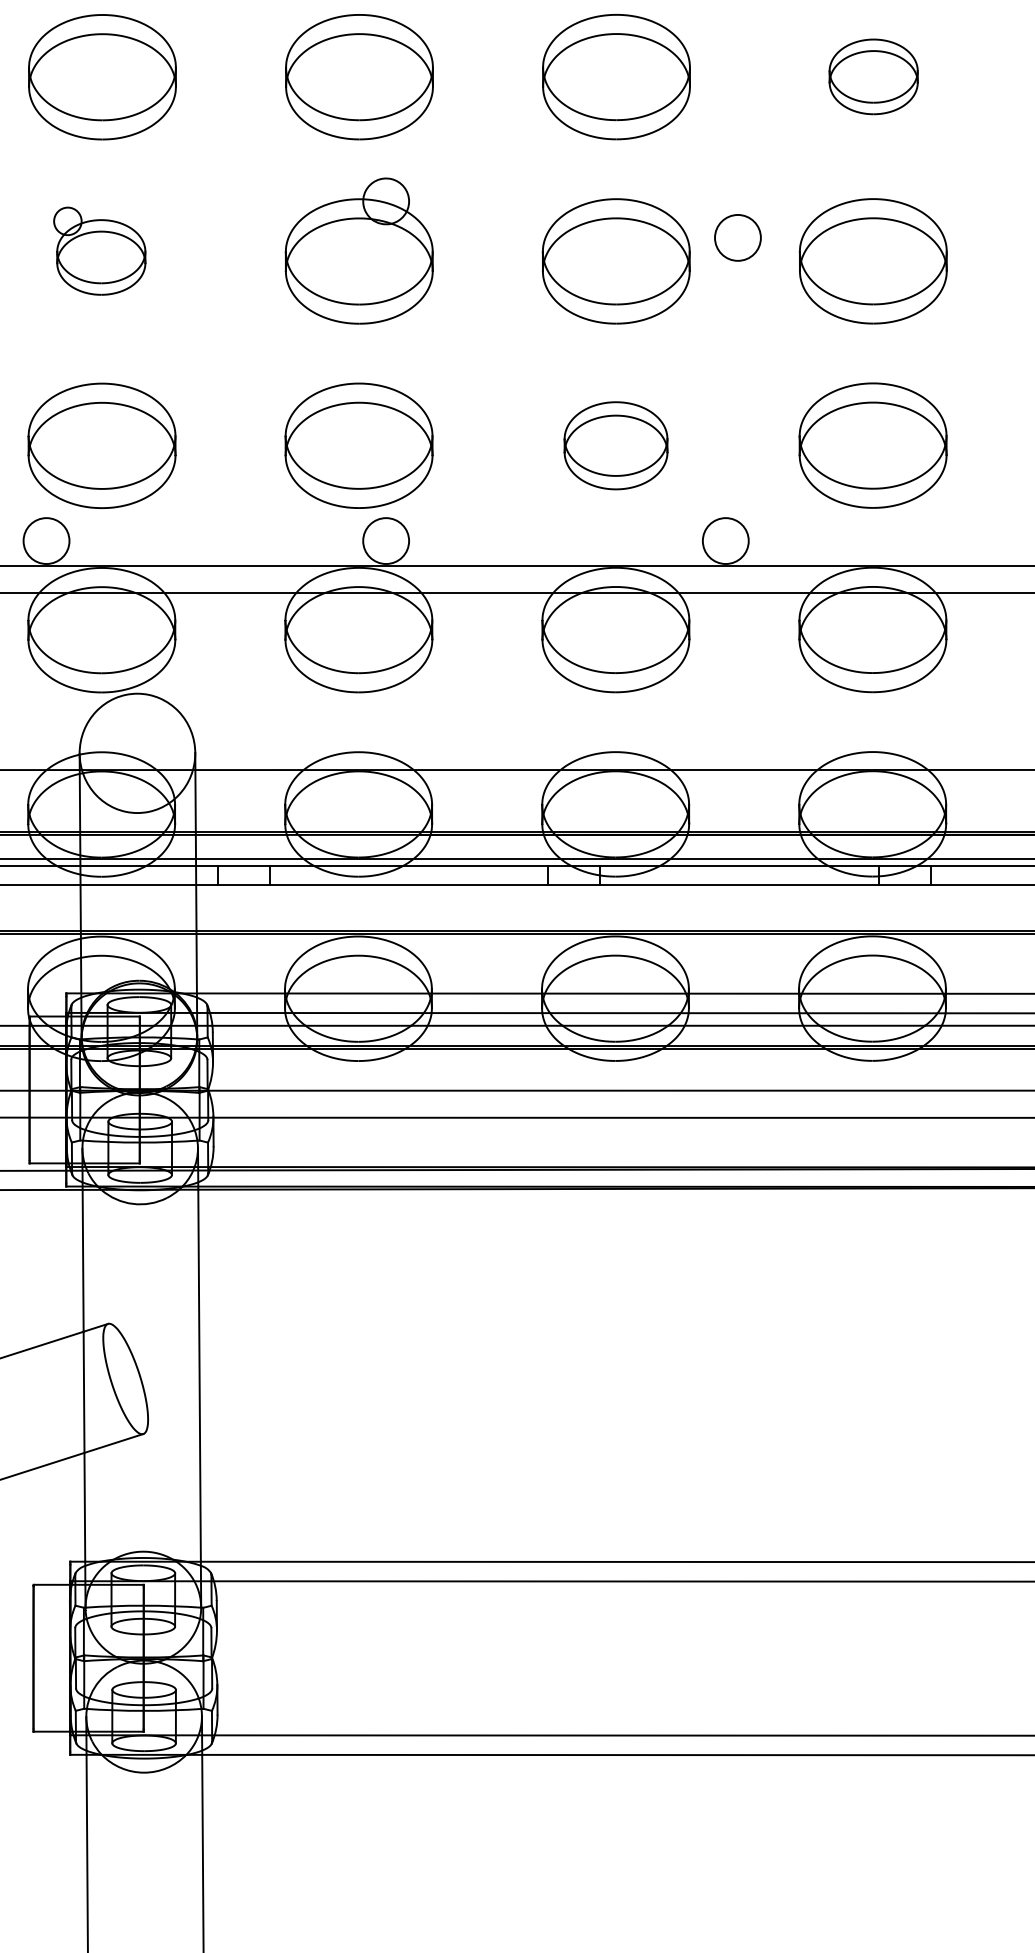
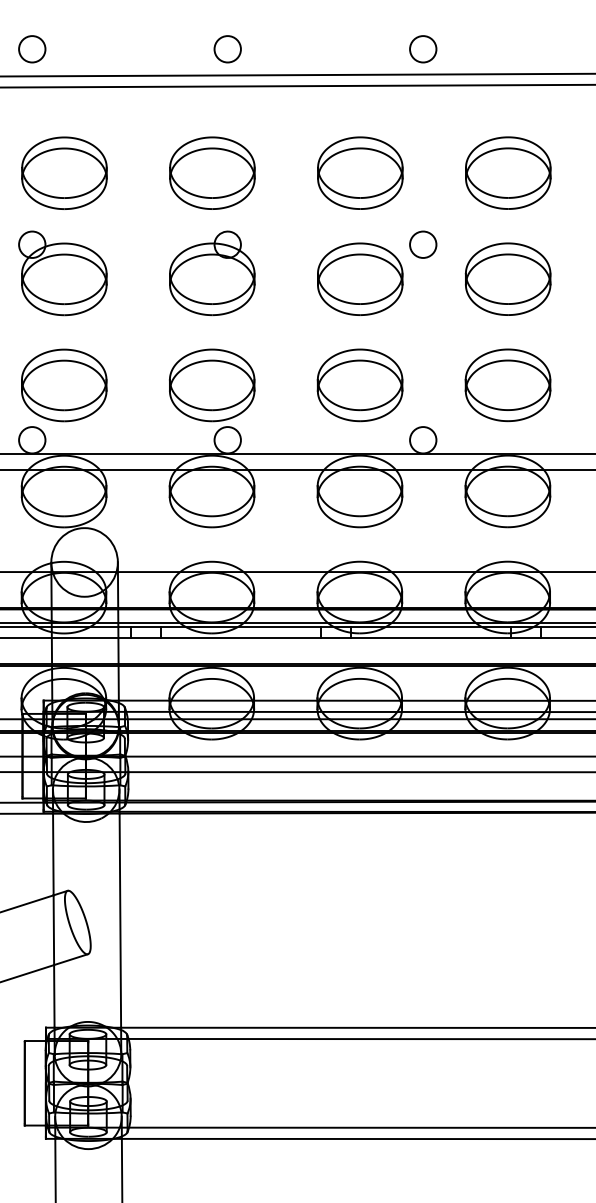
part: (873, 75) -> (508, 172), size x1.67
circle: (738, 237) -> (423, 244), moved
part: (99, 251) -> (62, 273), size x1.67
part: (615, 445) -> (359, 385), size x1.43

